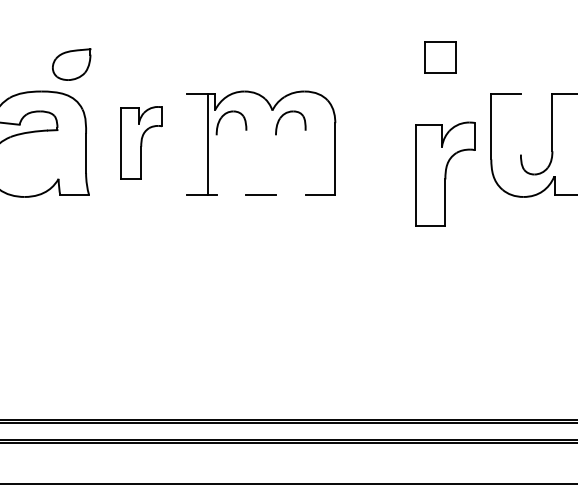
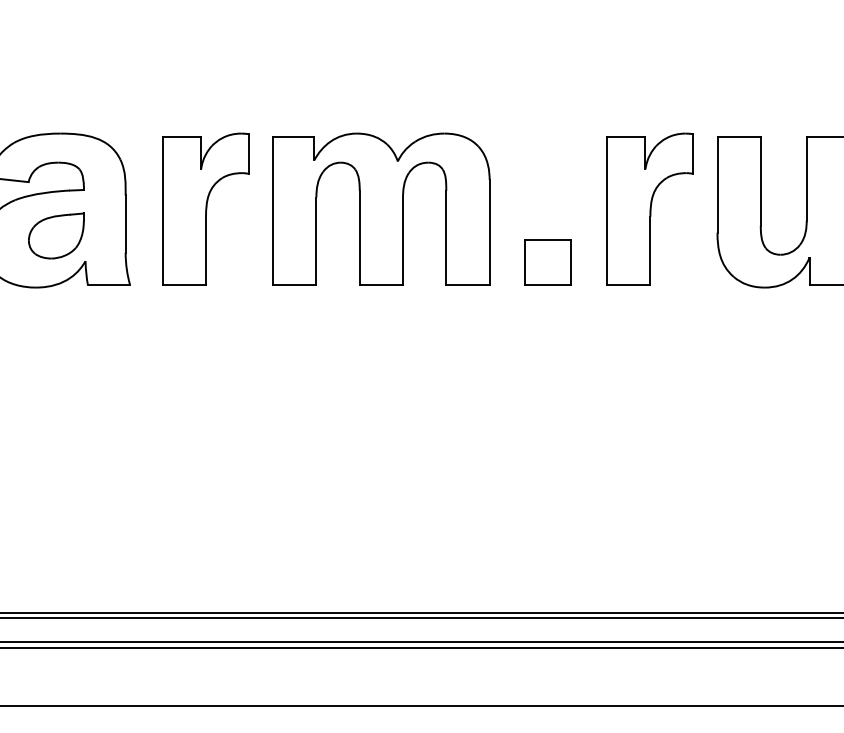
part: (440, 57) -> (548, 262), moved
part: (71, 64) -> (56, 235), moved
line: (520, 123) -> (760, 180), added
part: (141, 142) -> (206, 208), size x1.43
line: (208, 144) -> (273, 210), moved
line: (246, 162) -> (359, 237), added
line: (305, 162) -> (446, 237), added
line: (216, 165) -> (316, 241), added
line: (276, 165) -> (403, 241), added
part: (445, 173) -> (650, 208), moved

